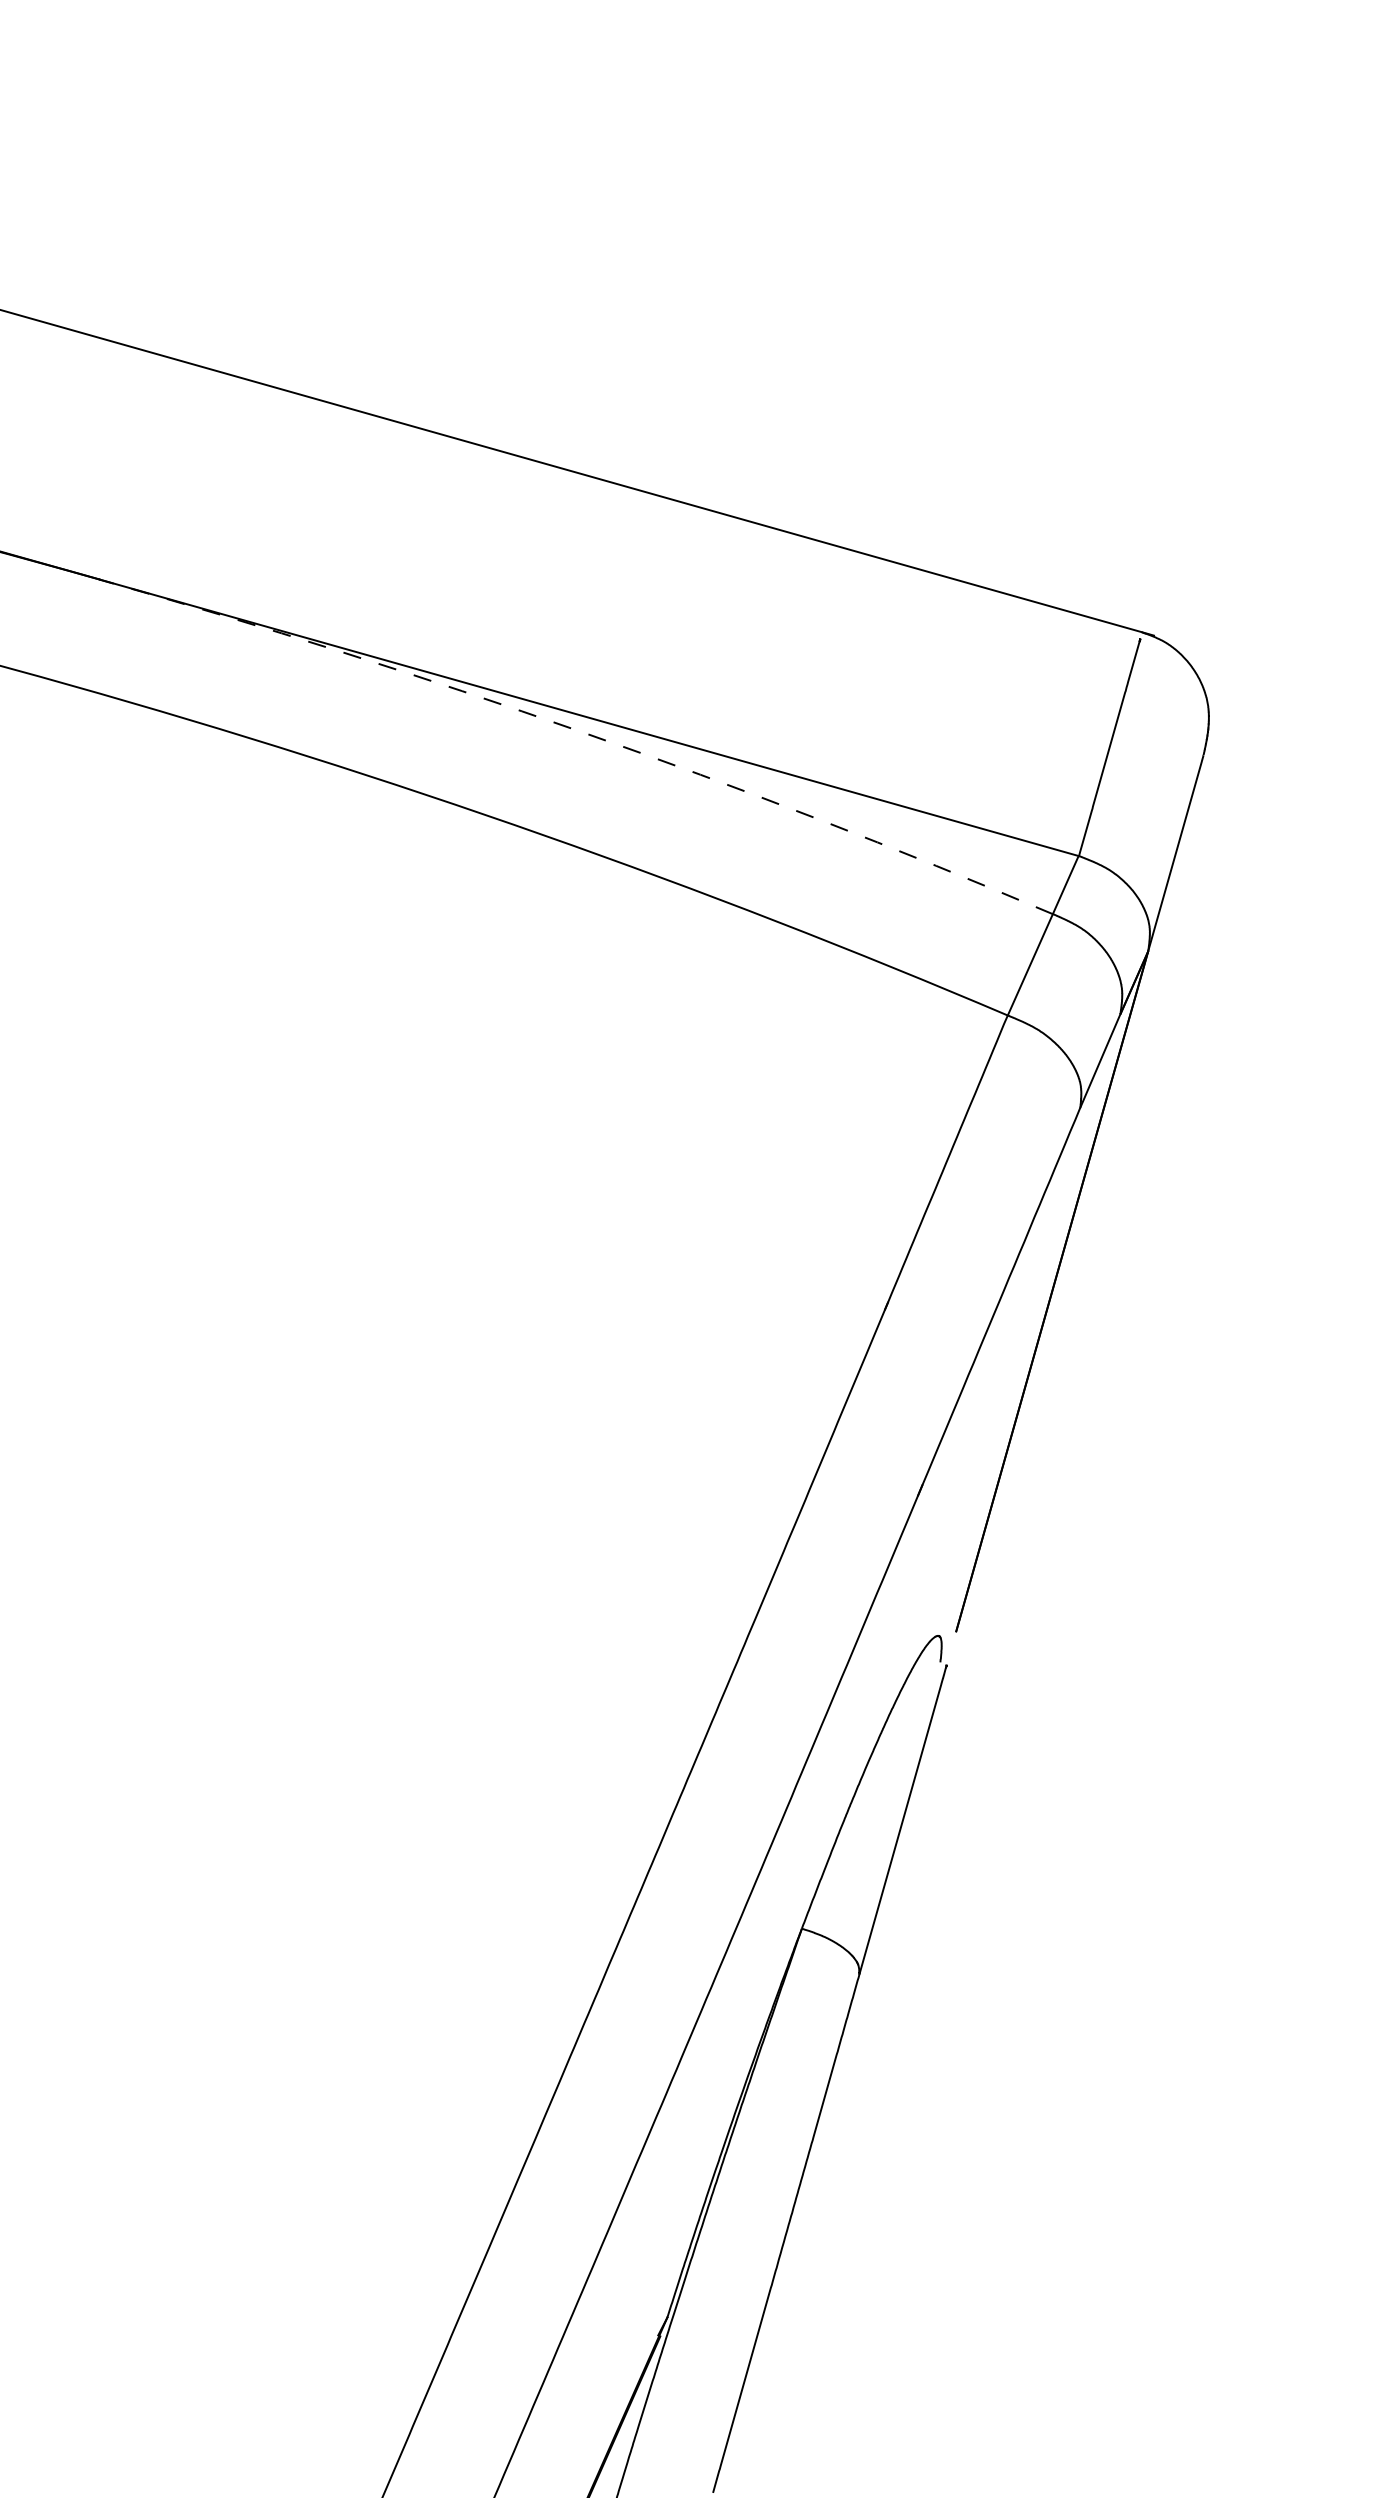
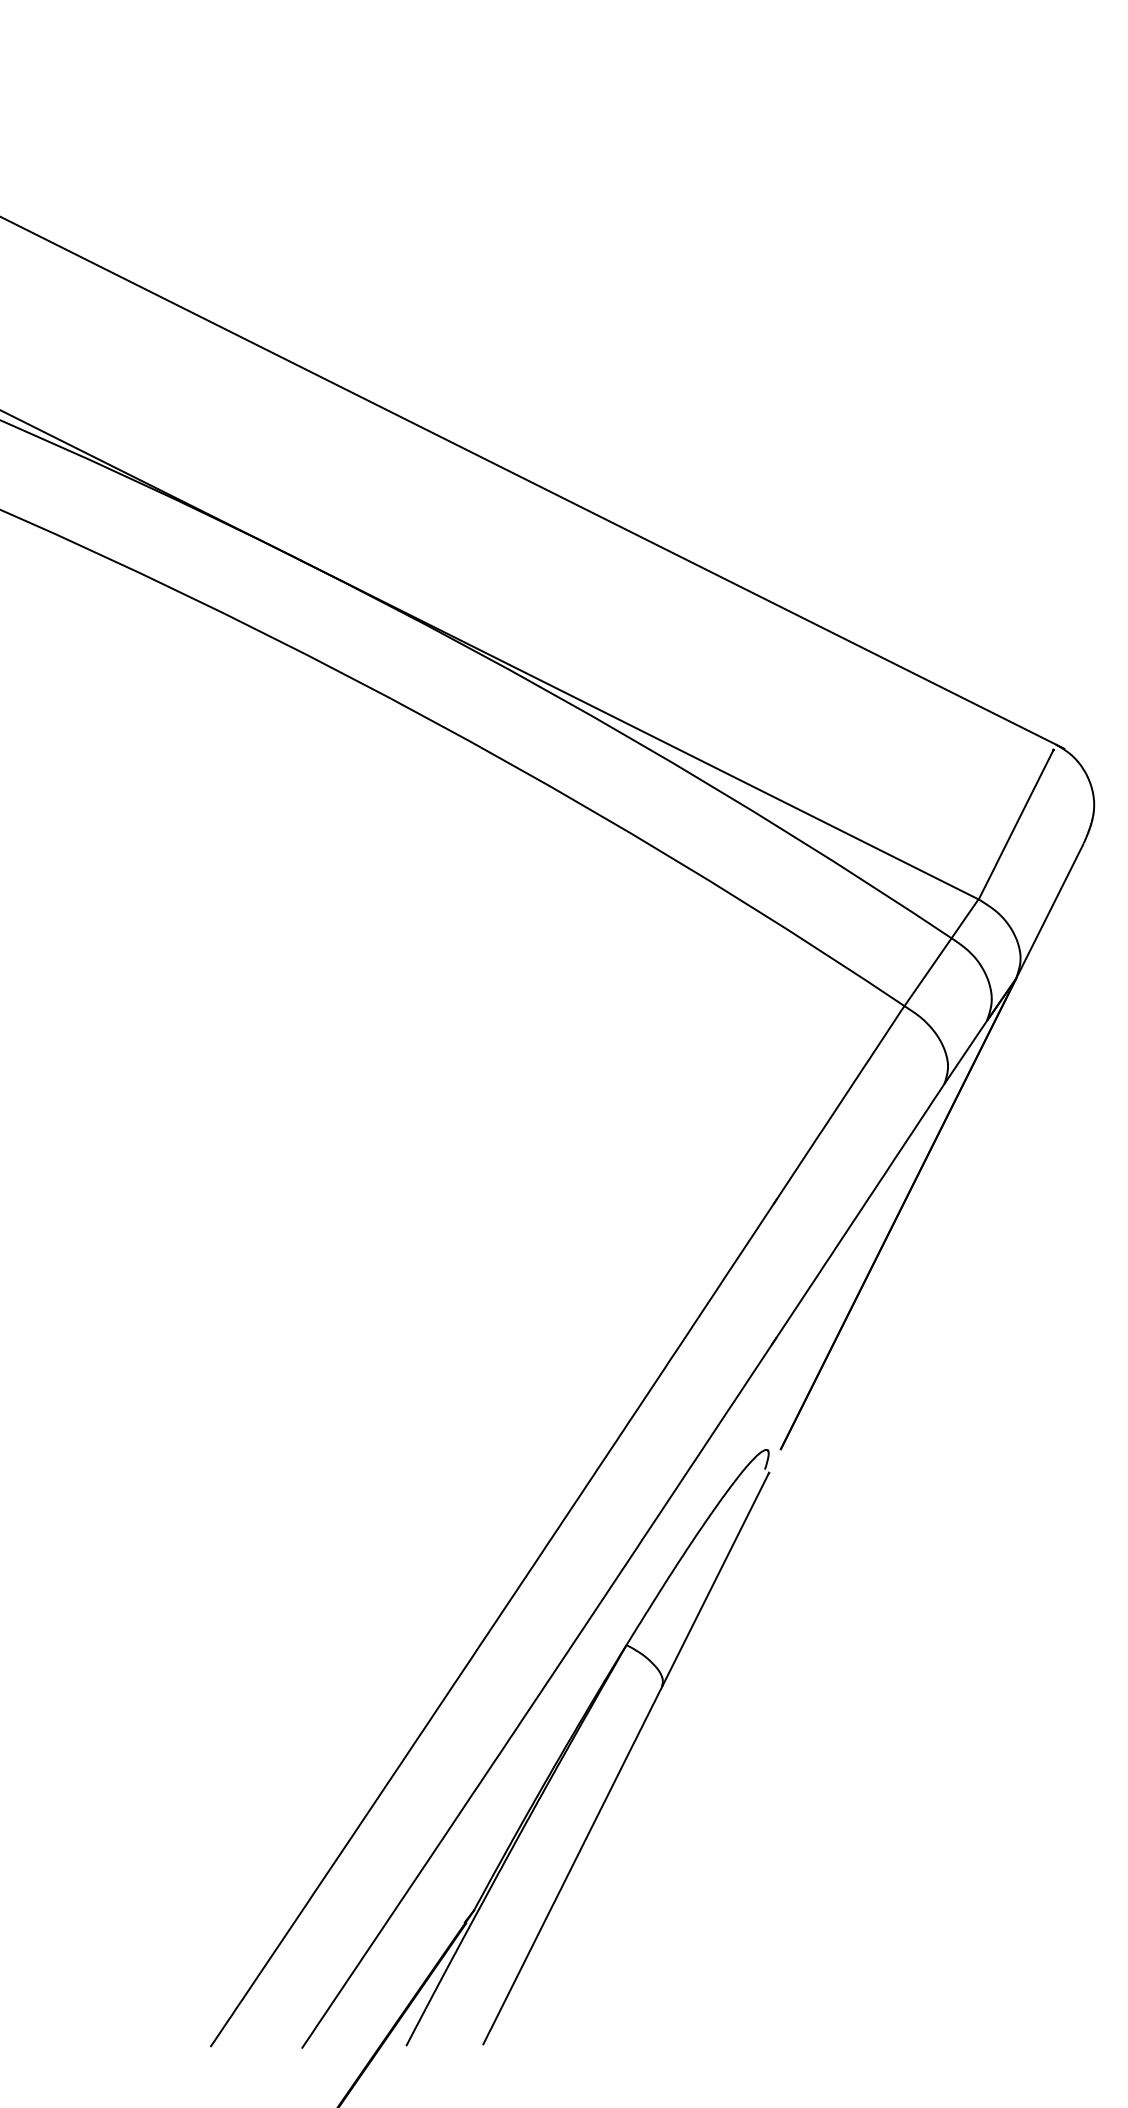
arc: (581, 732) -> (632, 739), dashed -> solid

